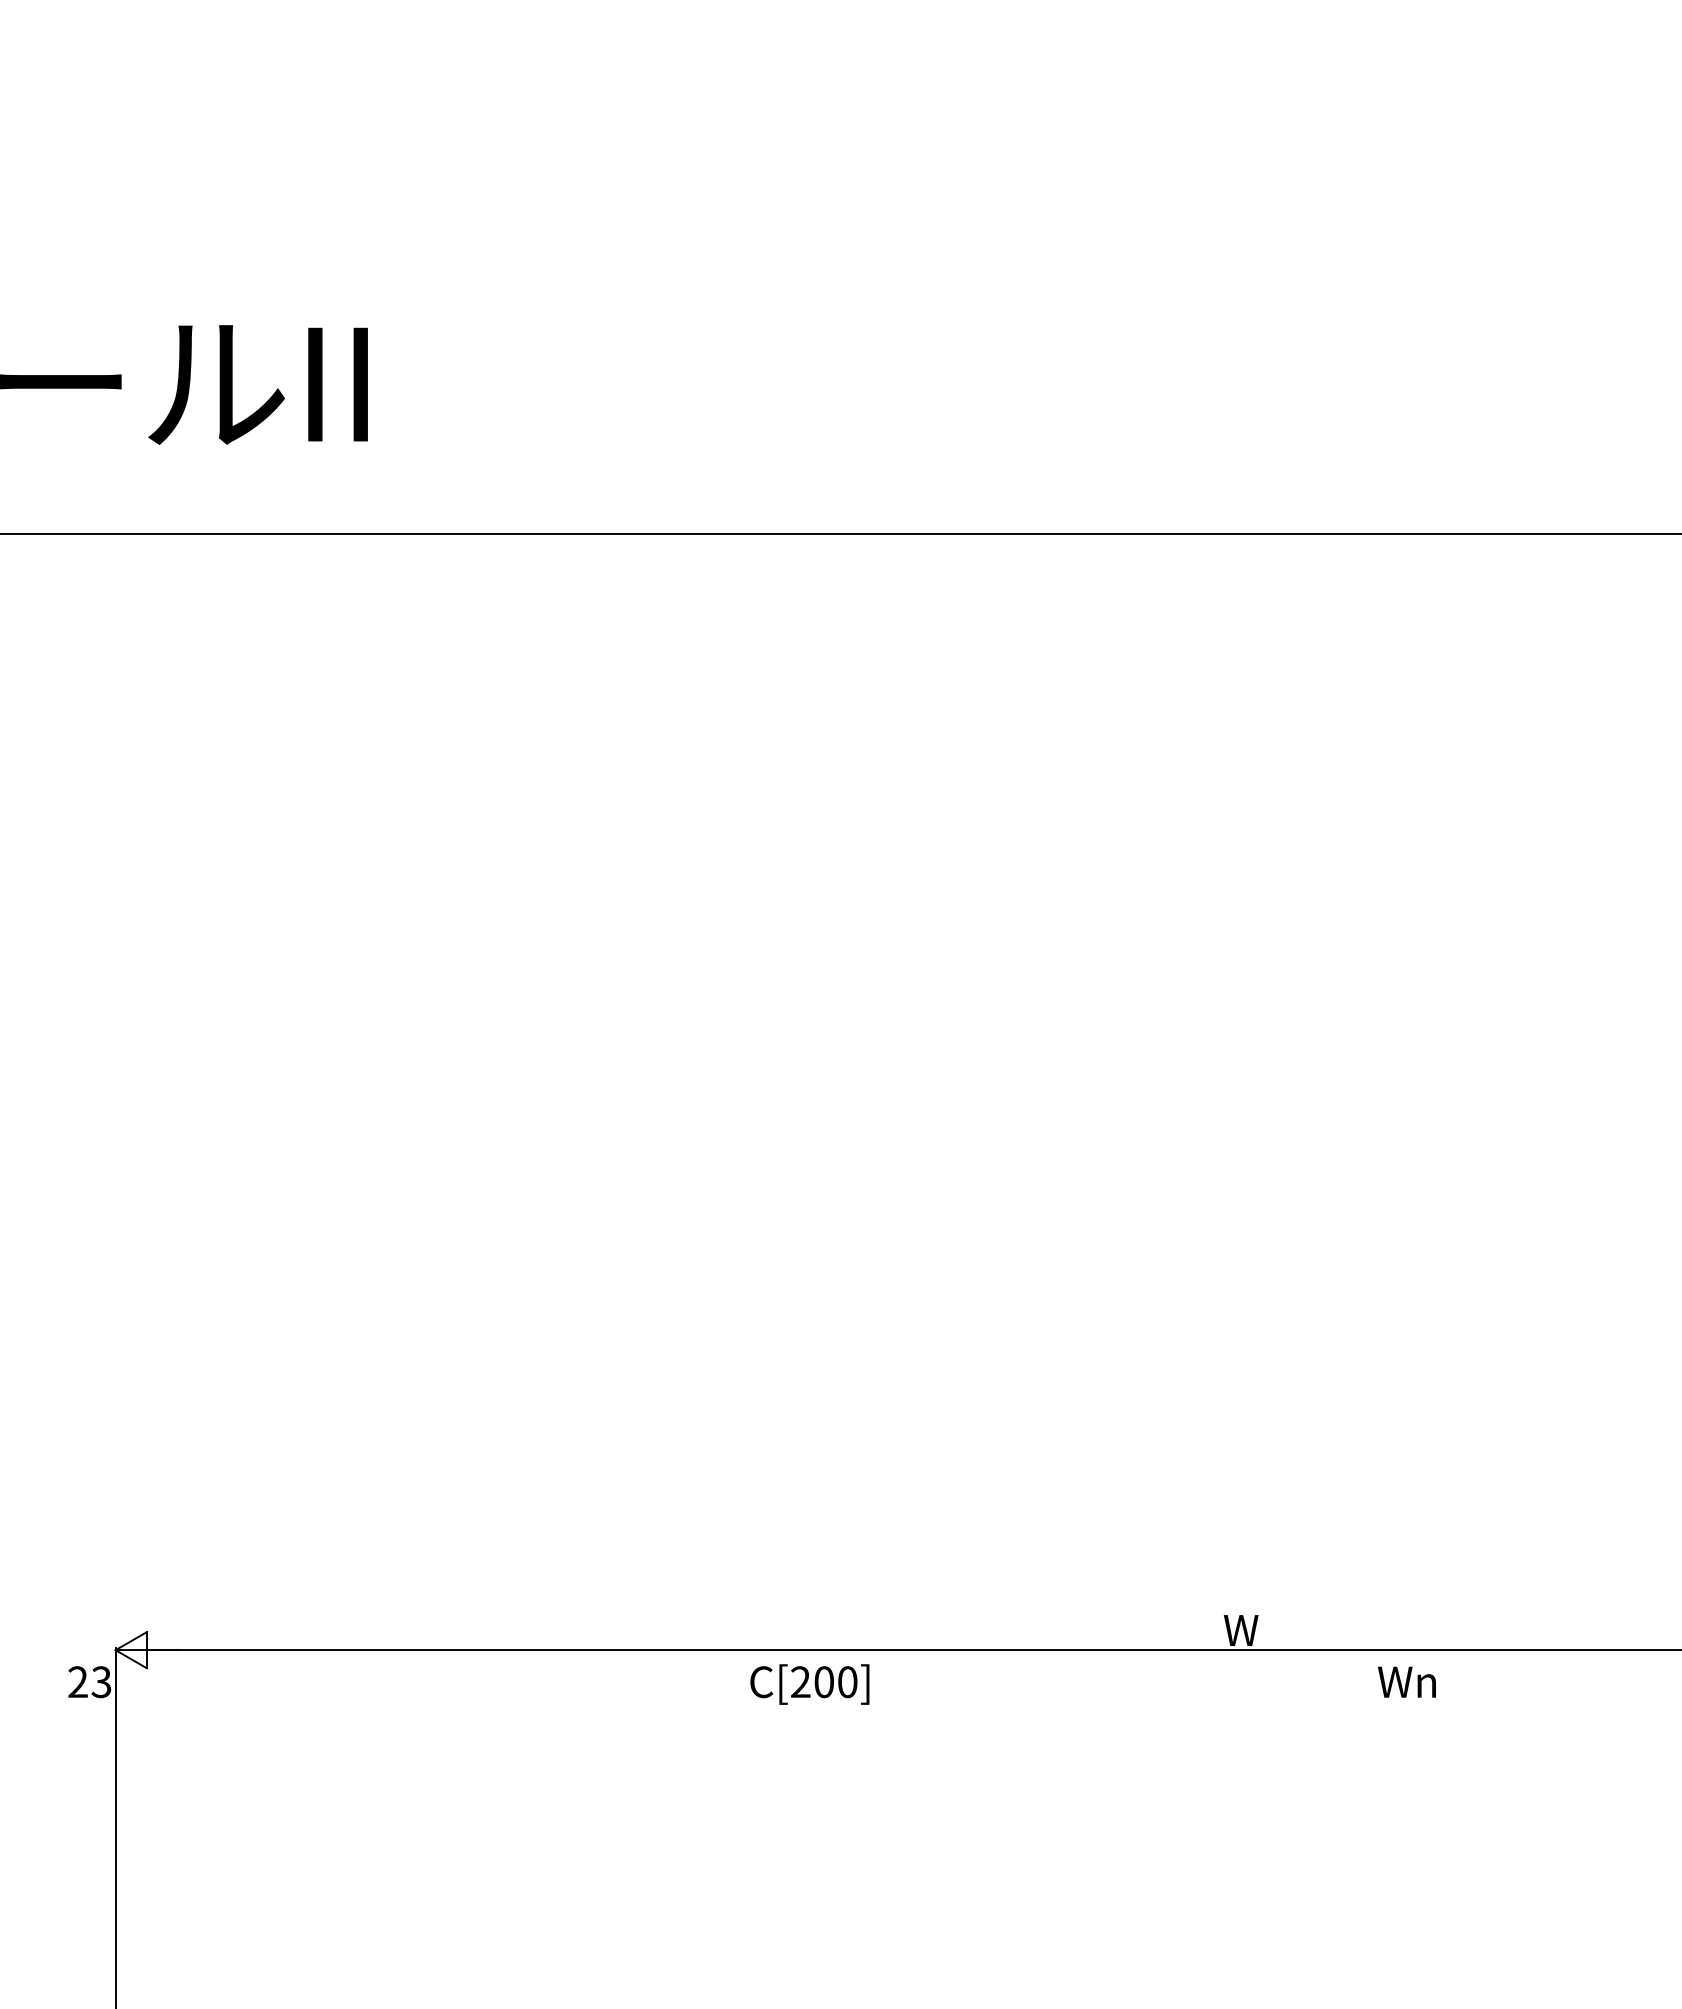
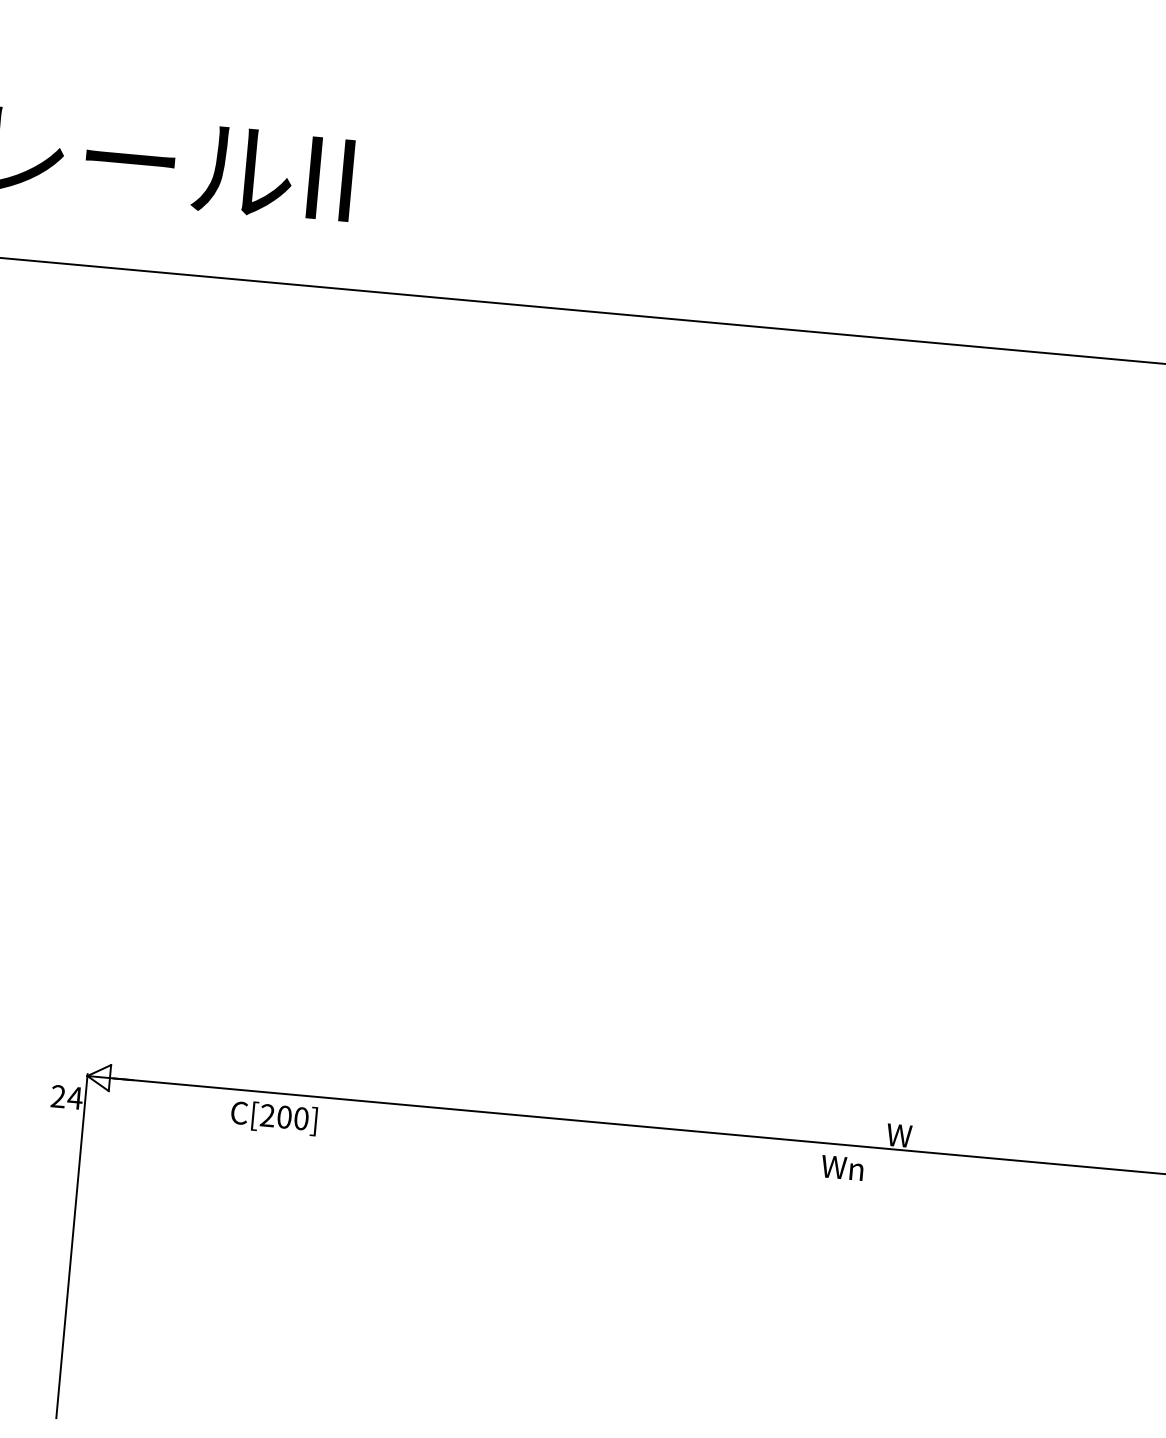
text: (1406, 1681) -> (842, 1167), moved
text: (101, 1682) -> (75, 1098), 23 -> 24
text: (809, 1684) -> (273, 1117), moved

